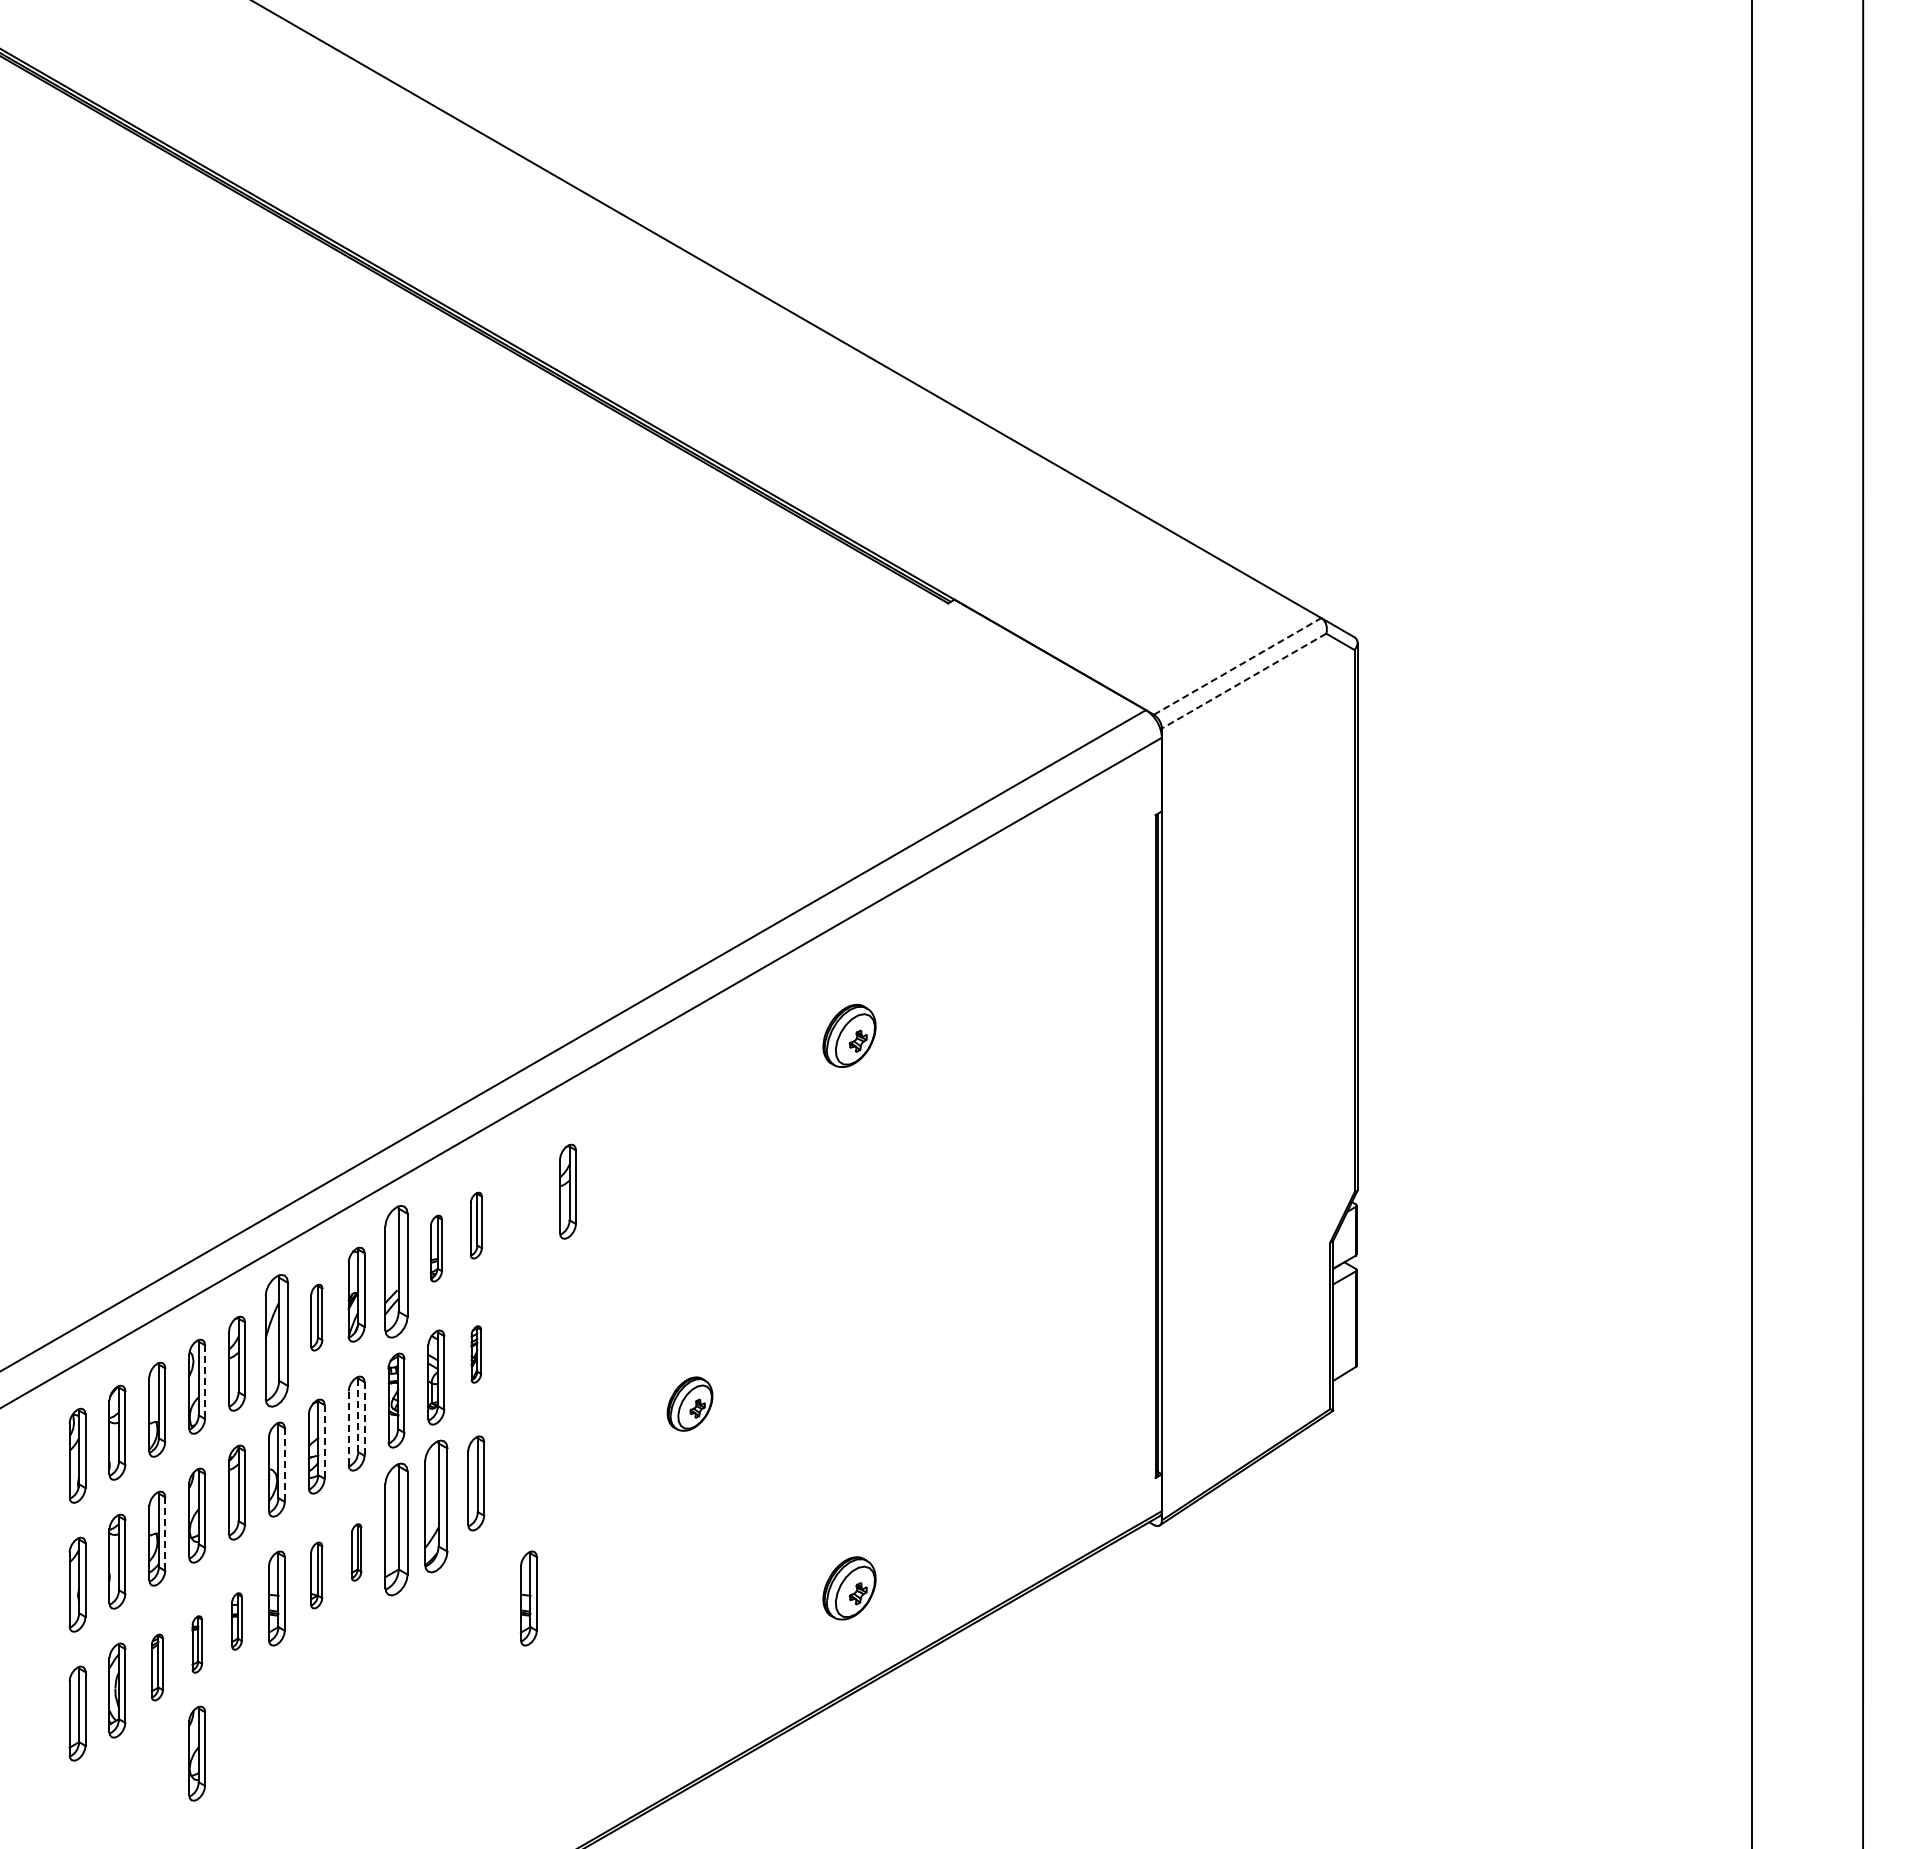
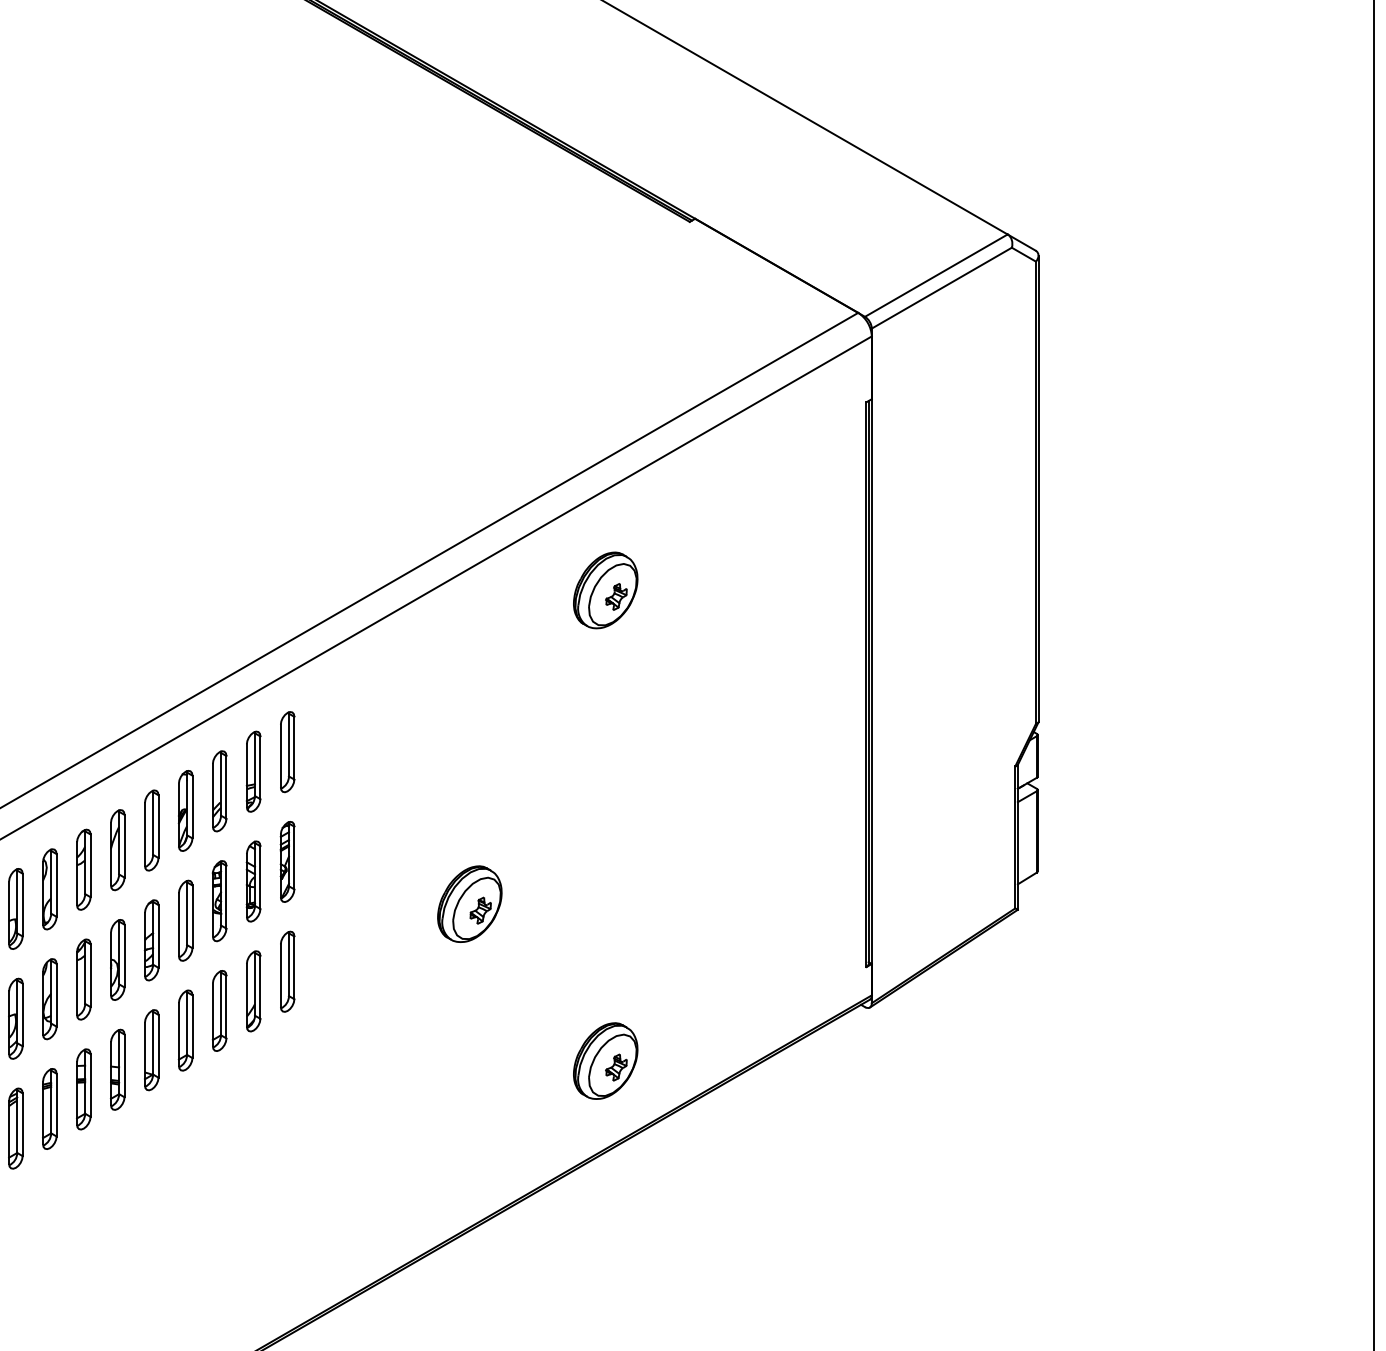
line: (1237, 666) -> (936, 275), dashed -> solid
line: (1244, 681) -> (942, 288), dashed -> solid
part: (849, 1035) -> (605, 590), size x1.43
part: (567, 1191) -> (365, 723), removed
part: (476, 1225) -> (287, 751), size x1.43
part: (436, 1248) -> (253, 771), size x1.43
part: (396, 1271) -> (219, 791), size x0.71
part: (316, 1317) -> (151, 830), size x1.43
part: (276, 1340) -> (117, 849), size x0.71
part: (476, 1354) -> (287, 861), size x1.67
line: (205, 1382) -> (56, 885), dashed -> solid
part: (689, 1403) -> (469, 903), size x1.67
line: (358, 1415) -> (187, 913), dashed -> solid
line: (364, 1419) -> (192, 917), dashed -> solid
line: (348, 1428) -> (178, 924), dashed -> solid
line: (324, 1442) -> (158, 936), dashed -> solid
line: (284, 1465) -> (124, 956), dashed -> solid
part: (436, 1506) -> (253, 991), size x0.71
part: (396, 1529) -> (219, 1010), size x0.71
line: (165, 1534) -> (22, 1015), dashed -> solid
part: (356, 1552) -> (185, 1030), size x1.67
part: (316, 1575) -> (151, 1050), size x1.43
part: (849, 1588) -> (605, 1061), size x1.43
part: (528, 1598) -> (332, 1069), removed
part: (236, 1621) -> (83, 1089), size x1.67
part: (197, 1644) -> (50, 1108), size x1.67
part: (157, 1667) -> (16, 1128), size x1.43
part: (197, 1753) -> (50, 1201), removed

